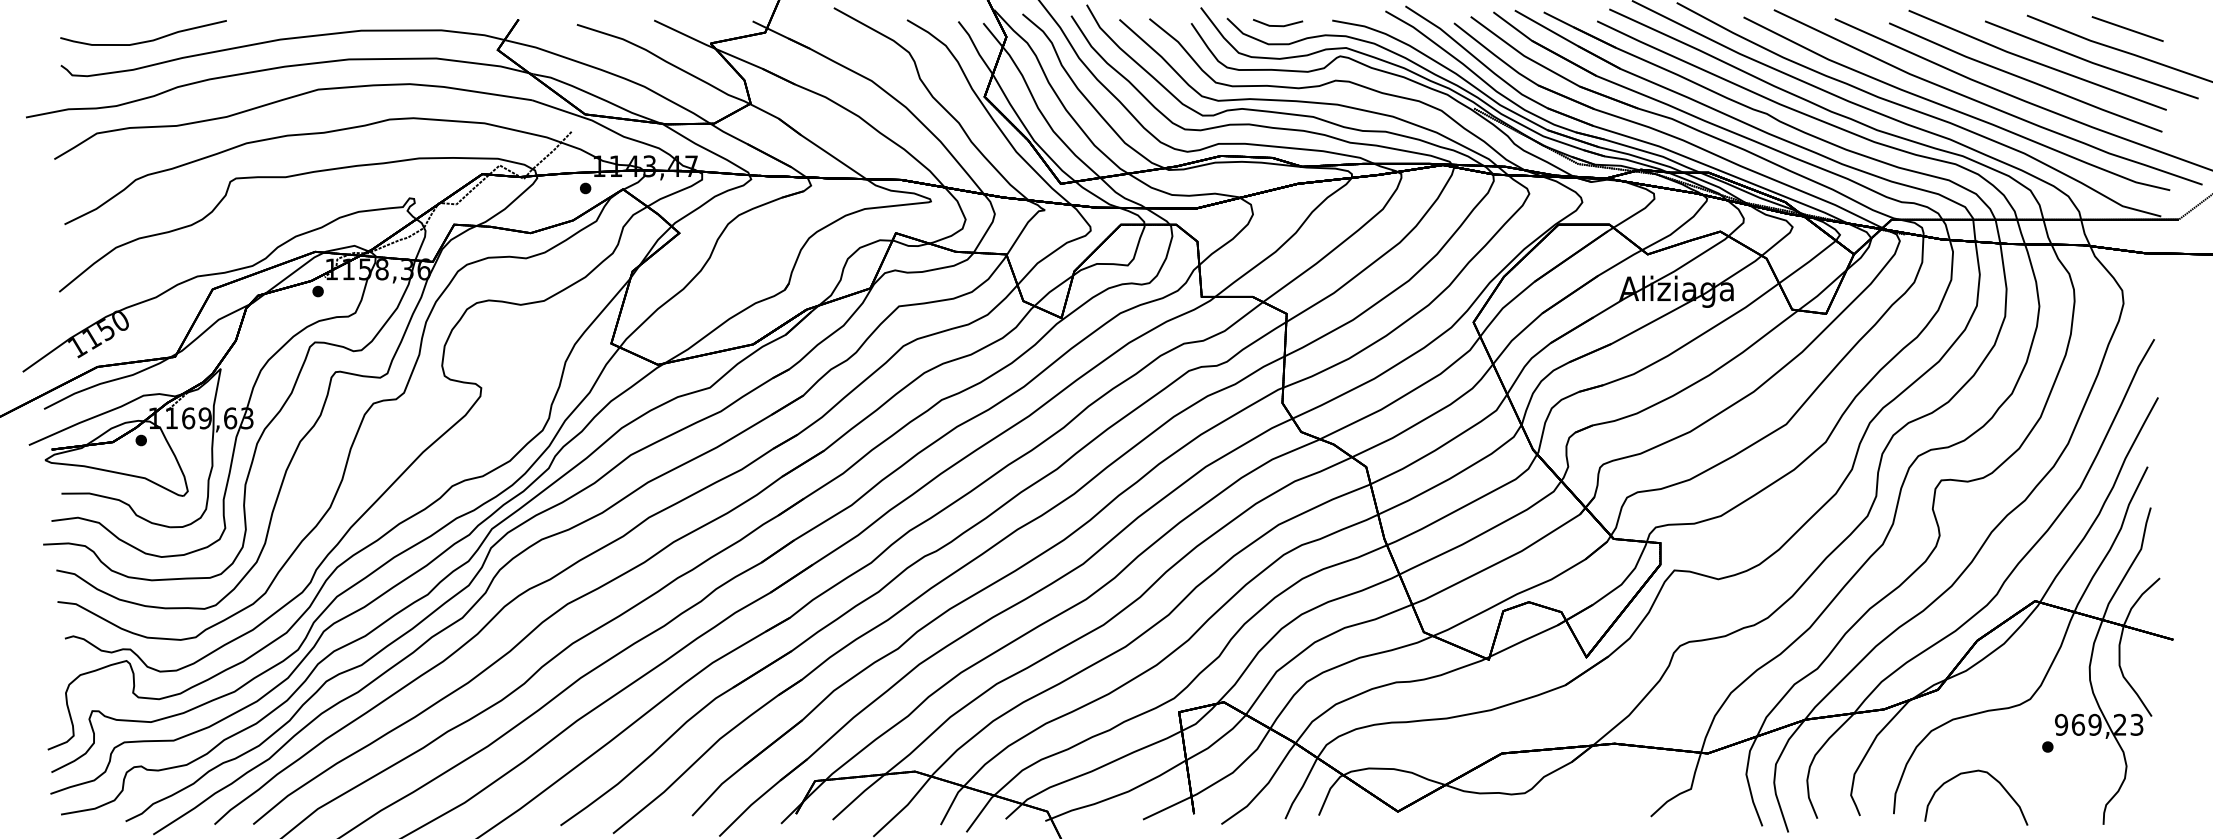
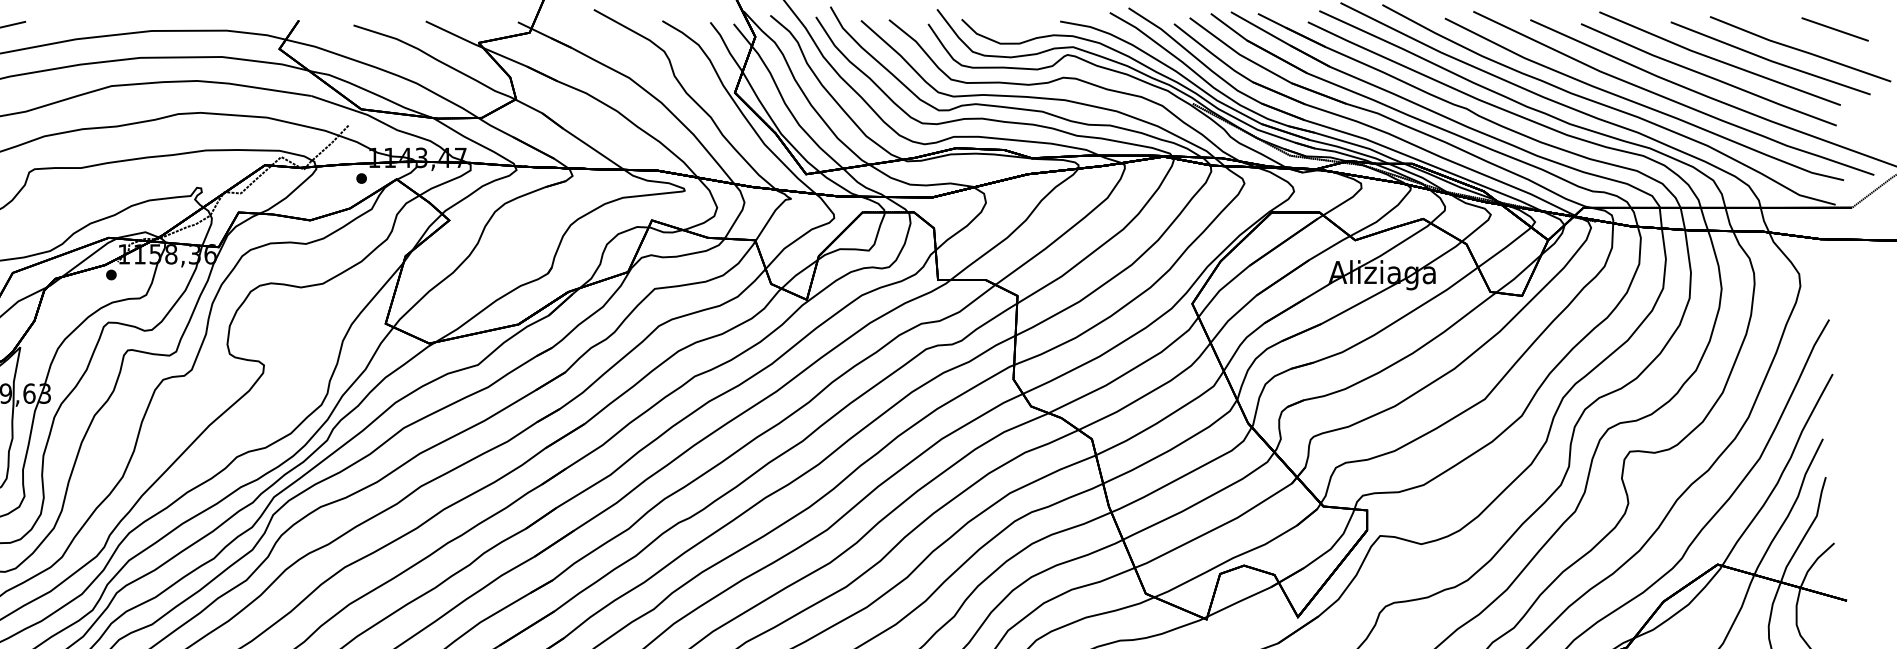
line: (1278, 25) -> (1009, 26), removed
line: (2127, 28) -> (1834, 28), moved

